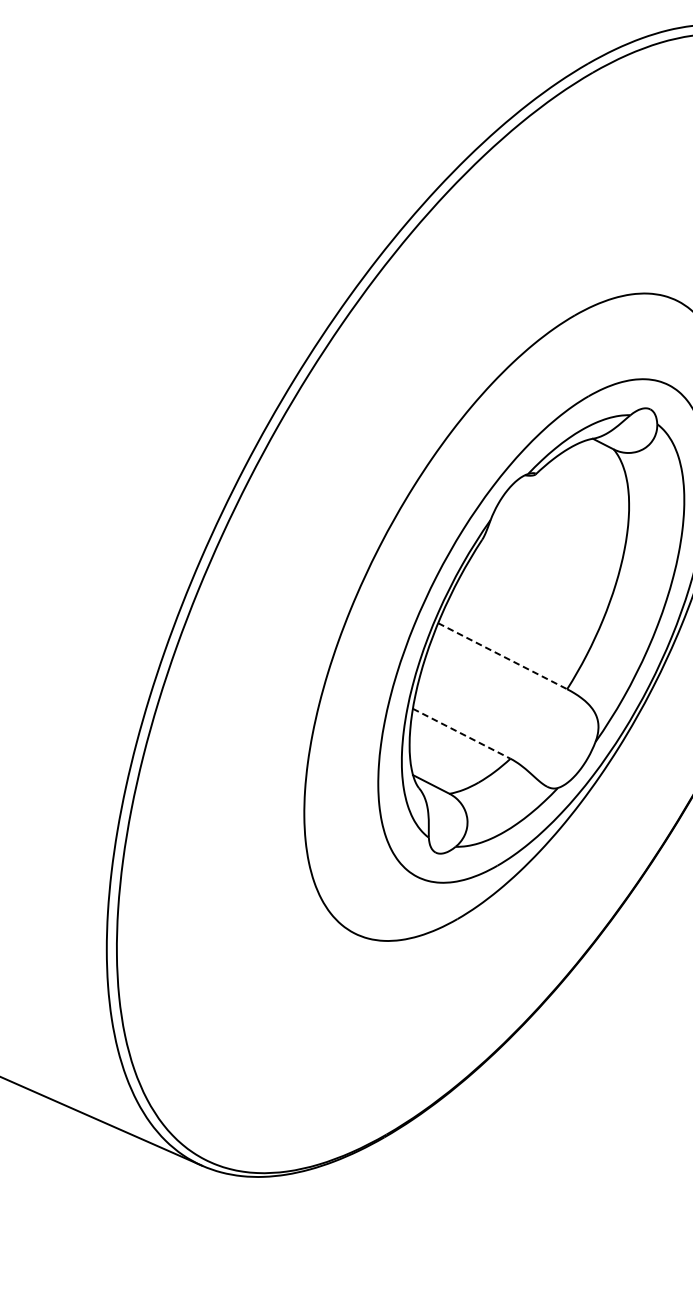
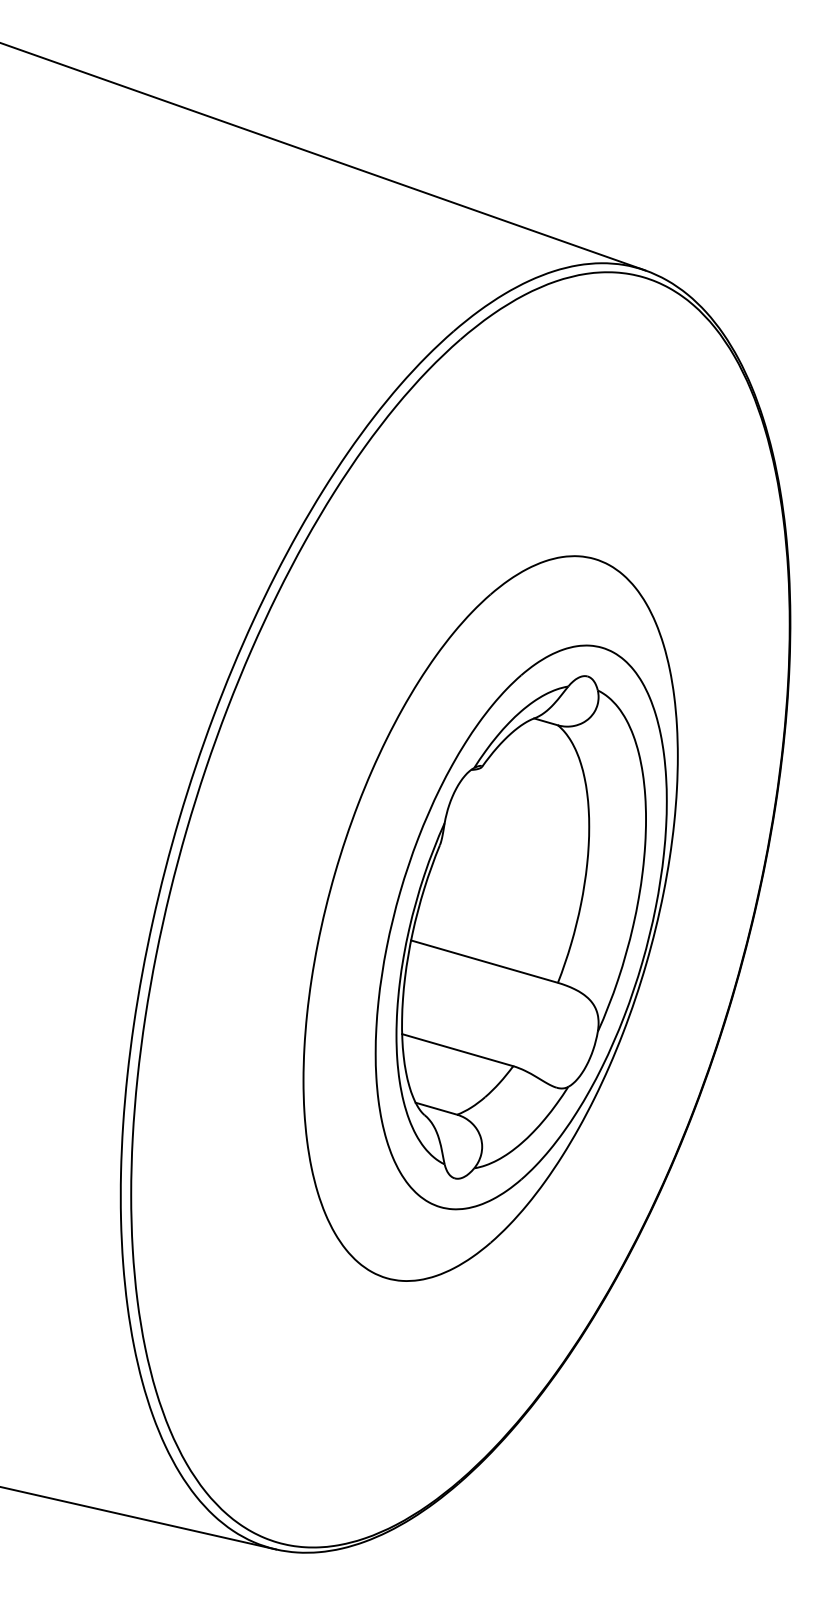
line: (503, 656) -> (485, 961), dashed -> solid
line: (461, 734) -> (457, 1050), dashed -> solid

